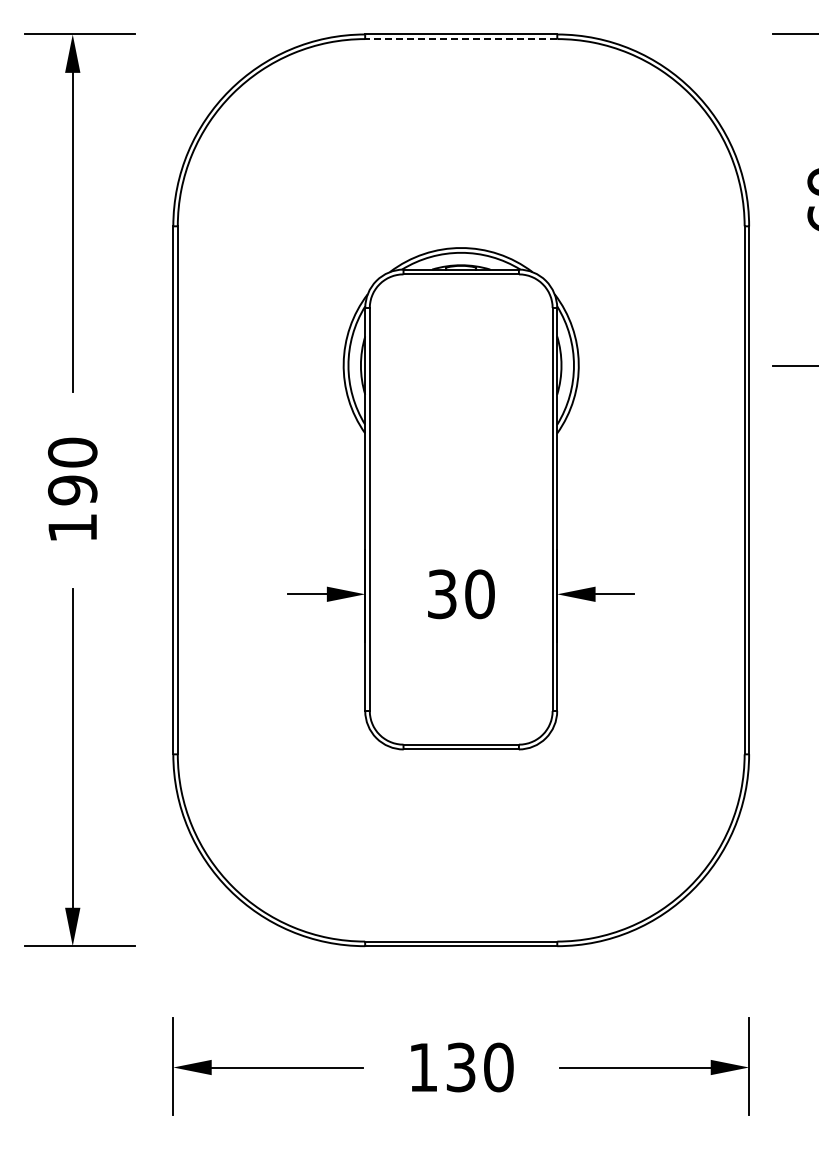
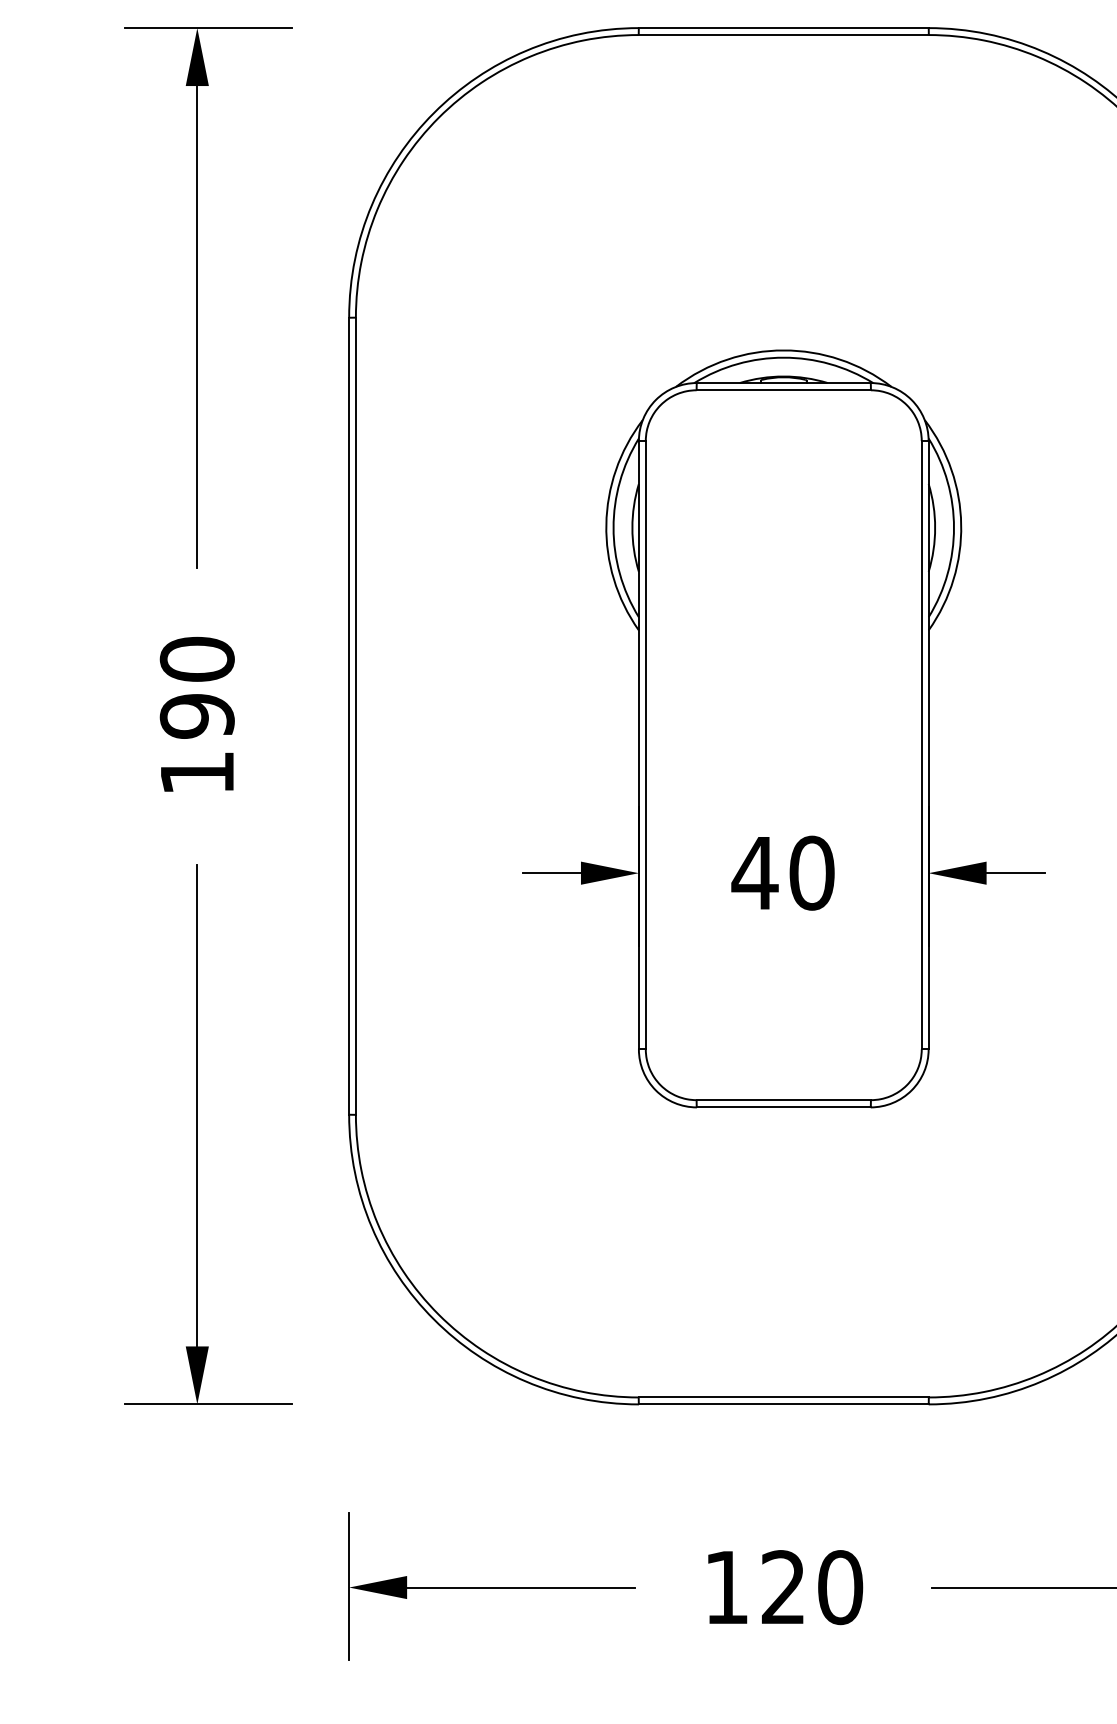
line: (460, 39) -> (782, 35), dashed -> solid
text: (441, 594) -> (753, 873), 30 -> 40
text: (460, 1067) -> (782, 1587), 130 -> 120

